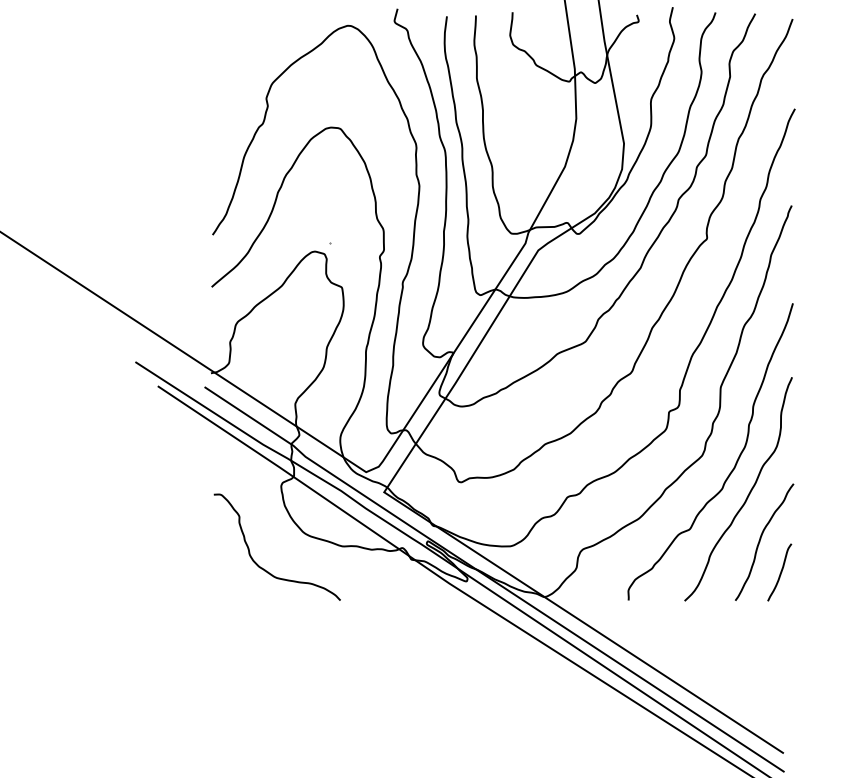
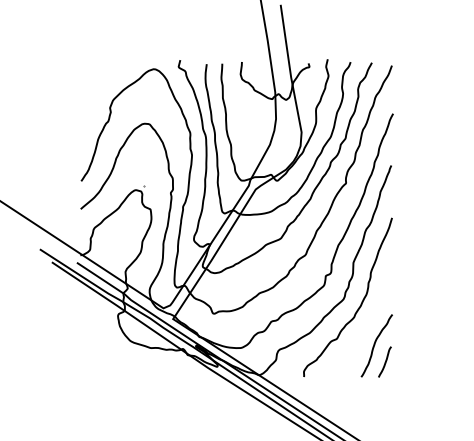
curve: (747, 494) -> (367, 320), removed
curve: (265, 567) -> (109, 359), removed

